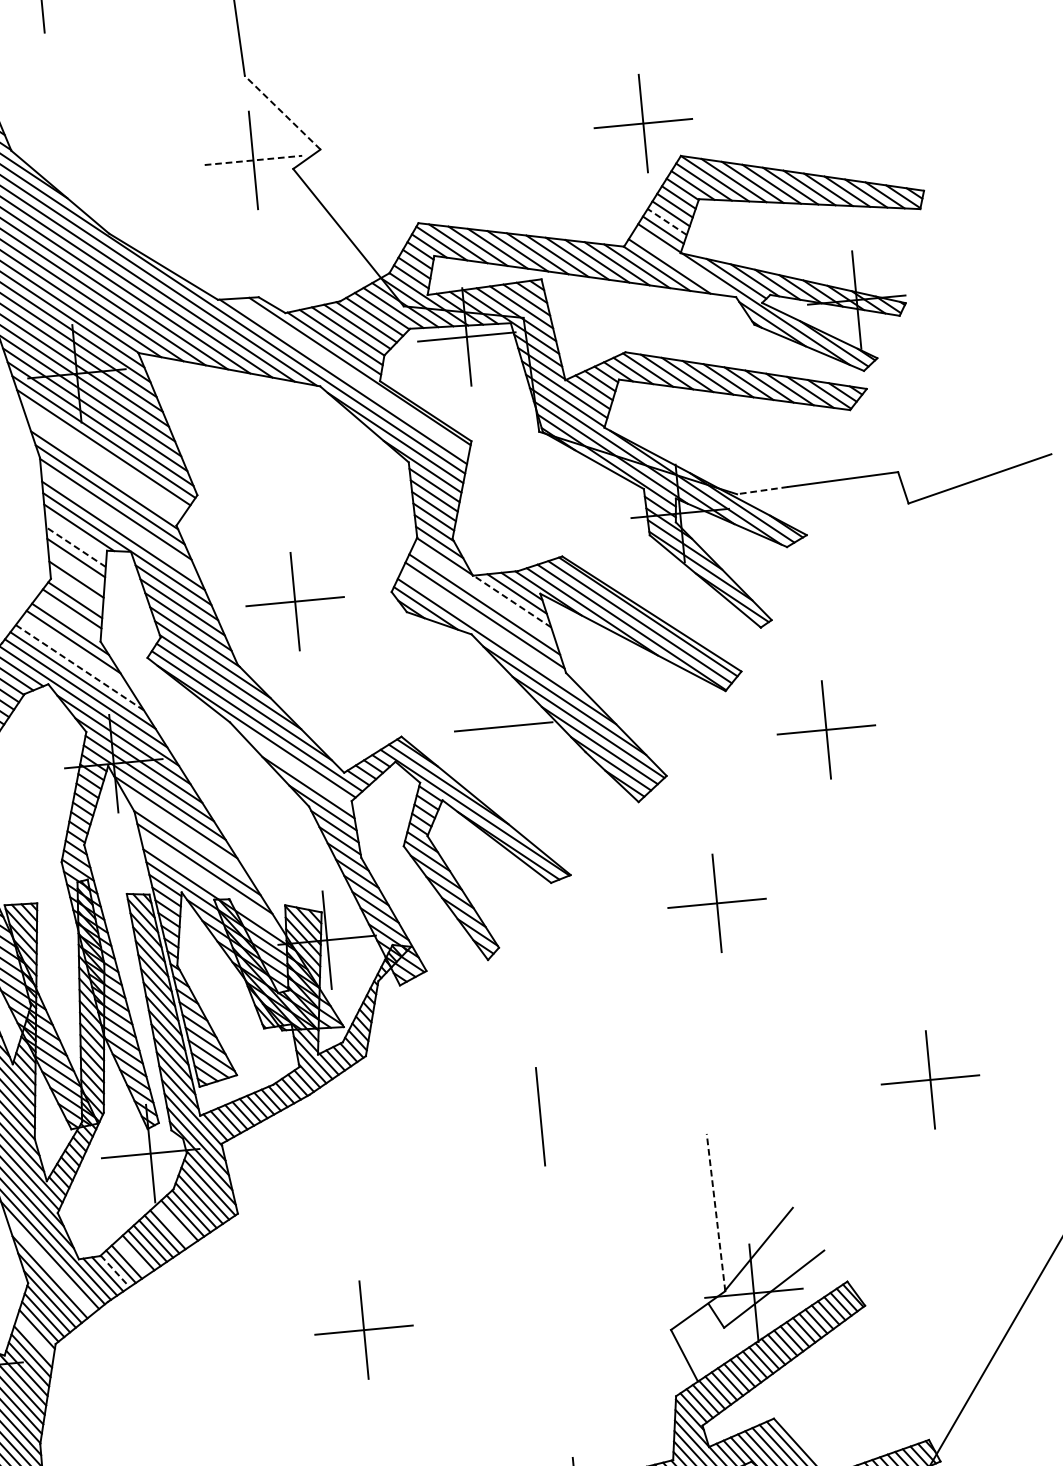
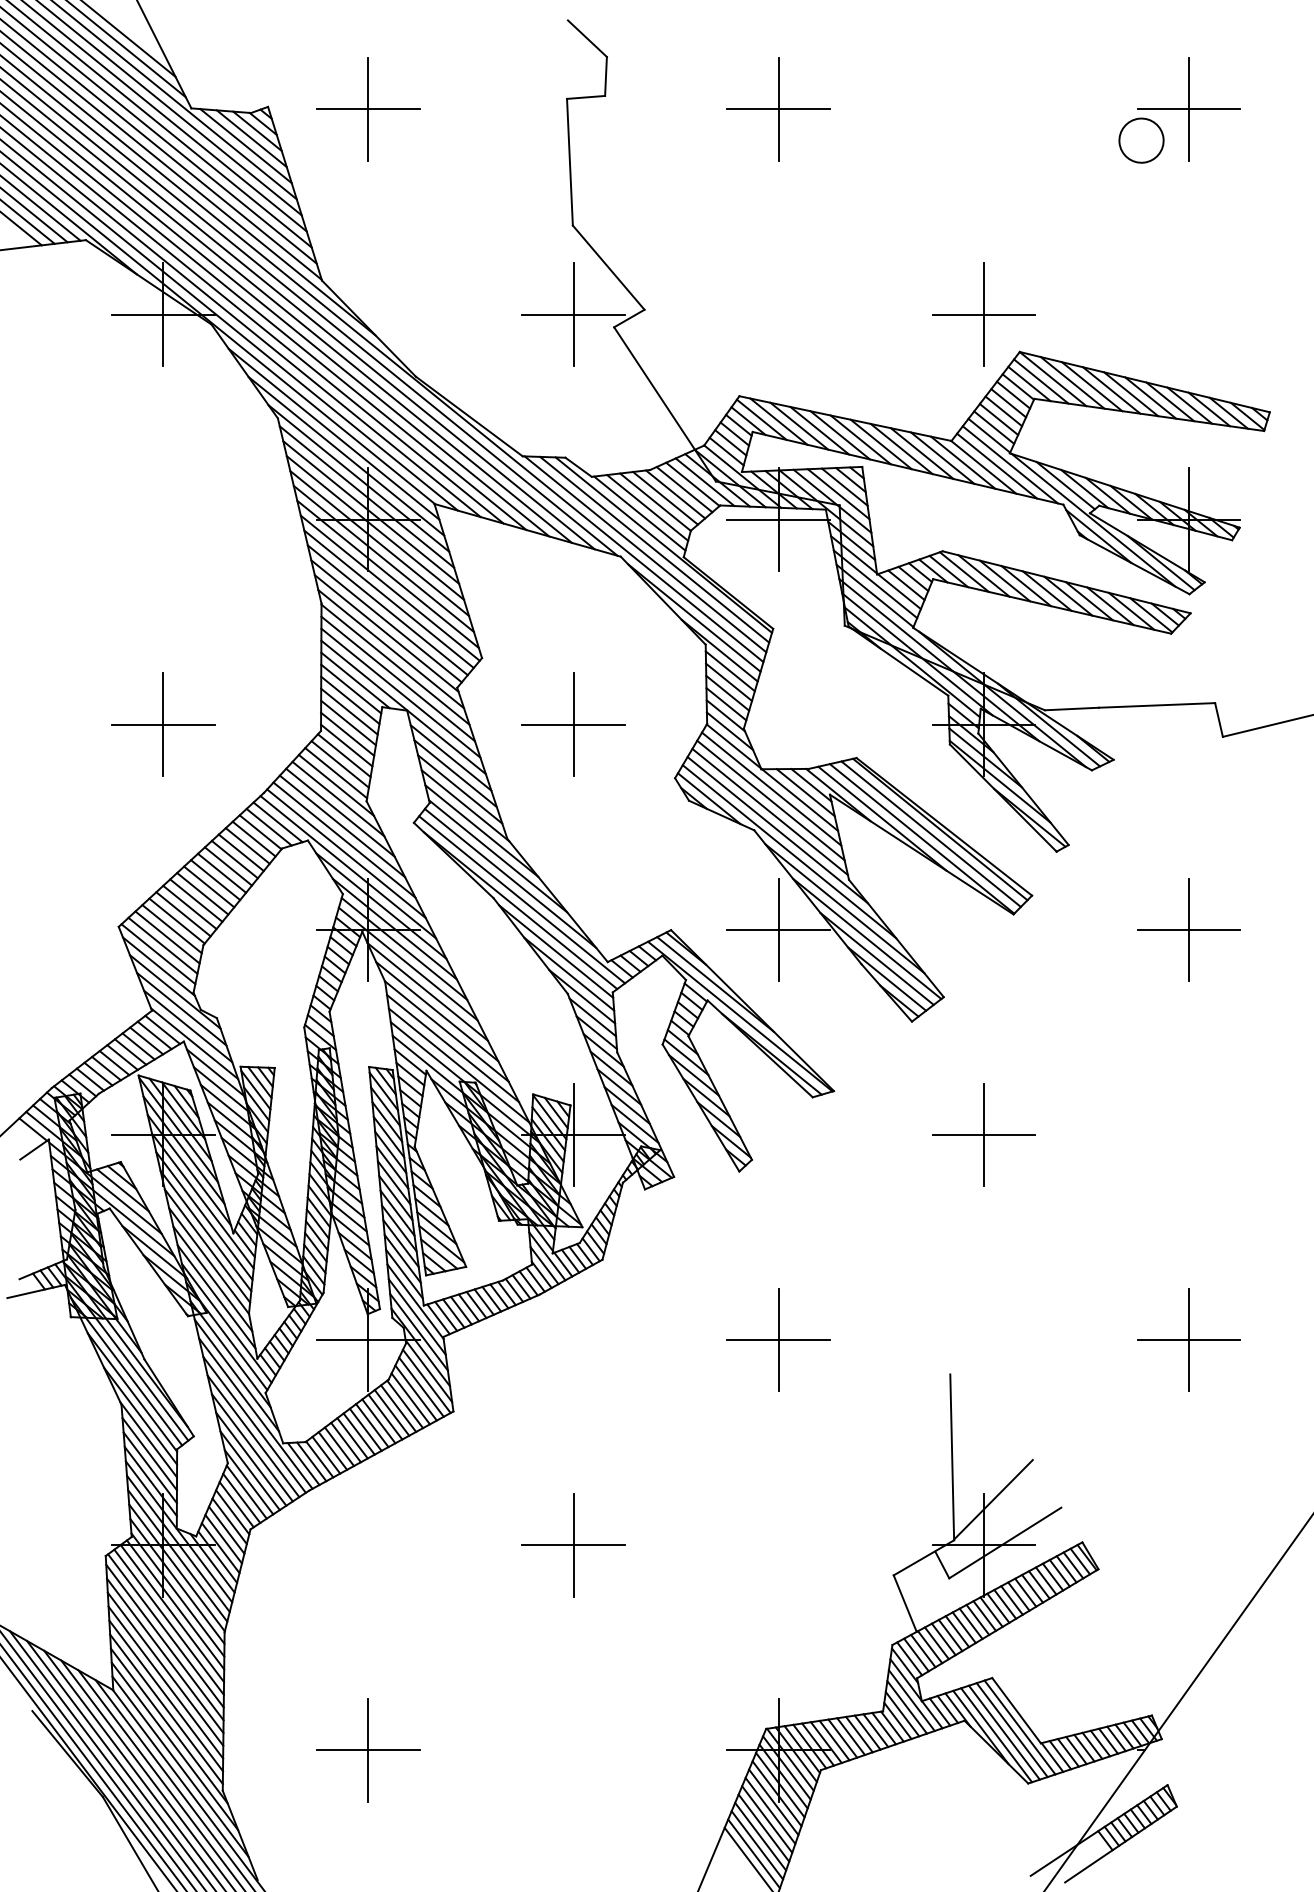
line: (282, 112) -> (608, 267), dashed -> solid
line: (254, 160) -> (574, 314), dashed -> solid
line: (667, 221) -> (999, 419), dashed -> solid
line: (681, 263) -> (1009, 464), added
line: (351, 376) -> (654, 549), added
line: (103, 458) -> (387, 610), added
line: (103, 468) -> (386, 621), added
line: (762, 491) -> (1071, 709), dashed -> solid
line: (118, 522) -> (397, 678), added
line: (76, 535) -> (351, 688), added
line: (75, 547) -> (349, 700), dashed -> solid
line: (76, 568) -> (348, 722), added
line: (76, 590) -> (346, 745), added
line: (484, 593) -> (771, 788), added
part: (295, 601) -> (573, 724), moved
line: (512, 601) -> (800, 800), dashed -> solid
line: (69, 617) -> (336, 773), added
line: (493, 632) -> (777, 830), added
line: (76, 654) -> (340, 812), added
line: (79, 667) -> (342, 826), dashed -> solid
line: (503, 726) -> (778, 929), added
part: (825, 729) -> (1188, 929), moved
line: (294, 767) -> (556, 951), added
line: (186, 835) -> (437, 1011), added
line: (211, 884) -> (458, 1065), added
line: (540, 1117) -> (778, 1340), added
line: (716, 1212) -> (952, 1457), dashed -> solid
line: (173, 1224) -> (385, 1416), added
line: (132, 1257) -> (339, 1446), added
line: (49, 1266) -> (251, 1447), added
line: (115, 1271) -> (320, 1459), dashed -> solid
line: (34, 1338) -> (229, 1521), added

